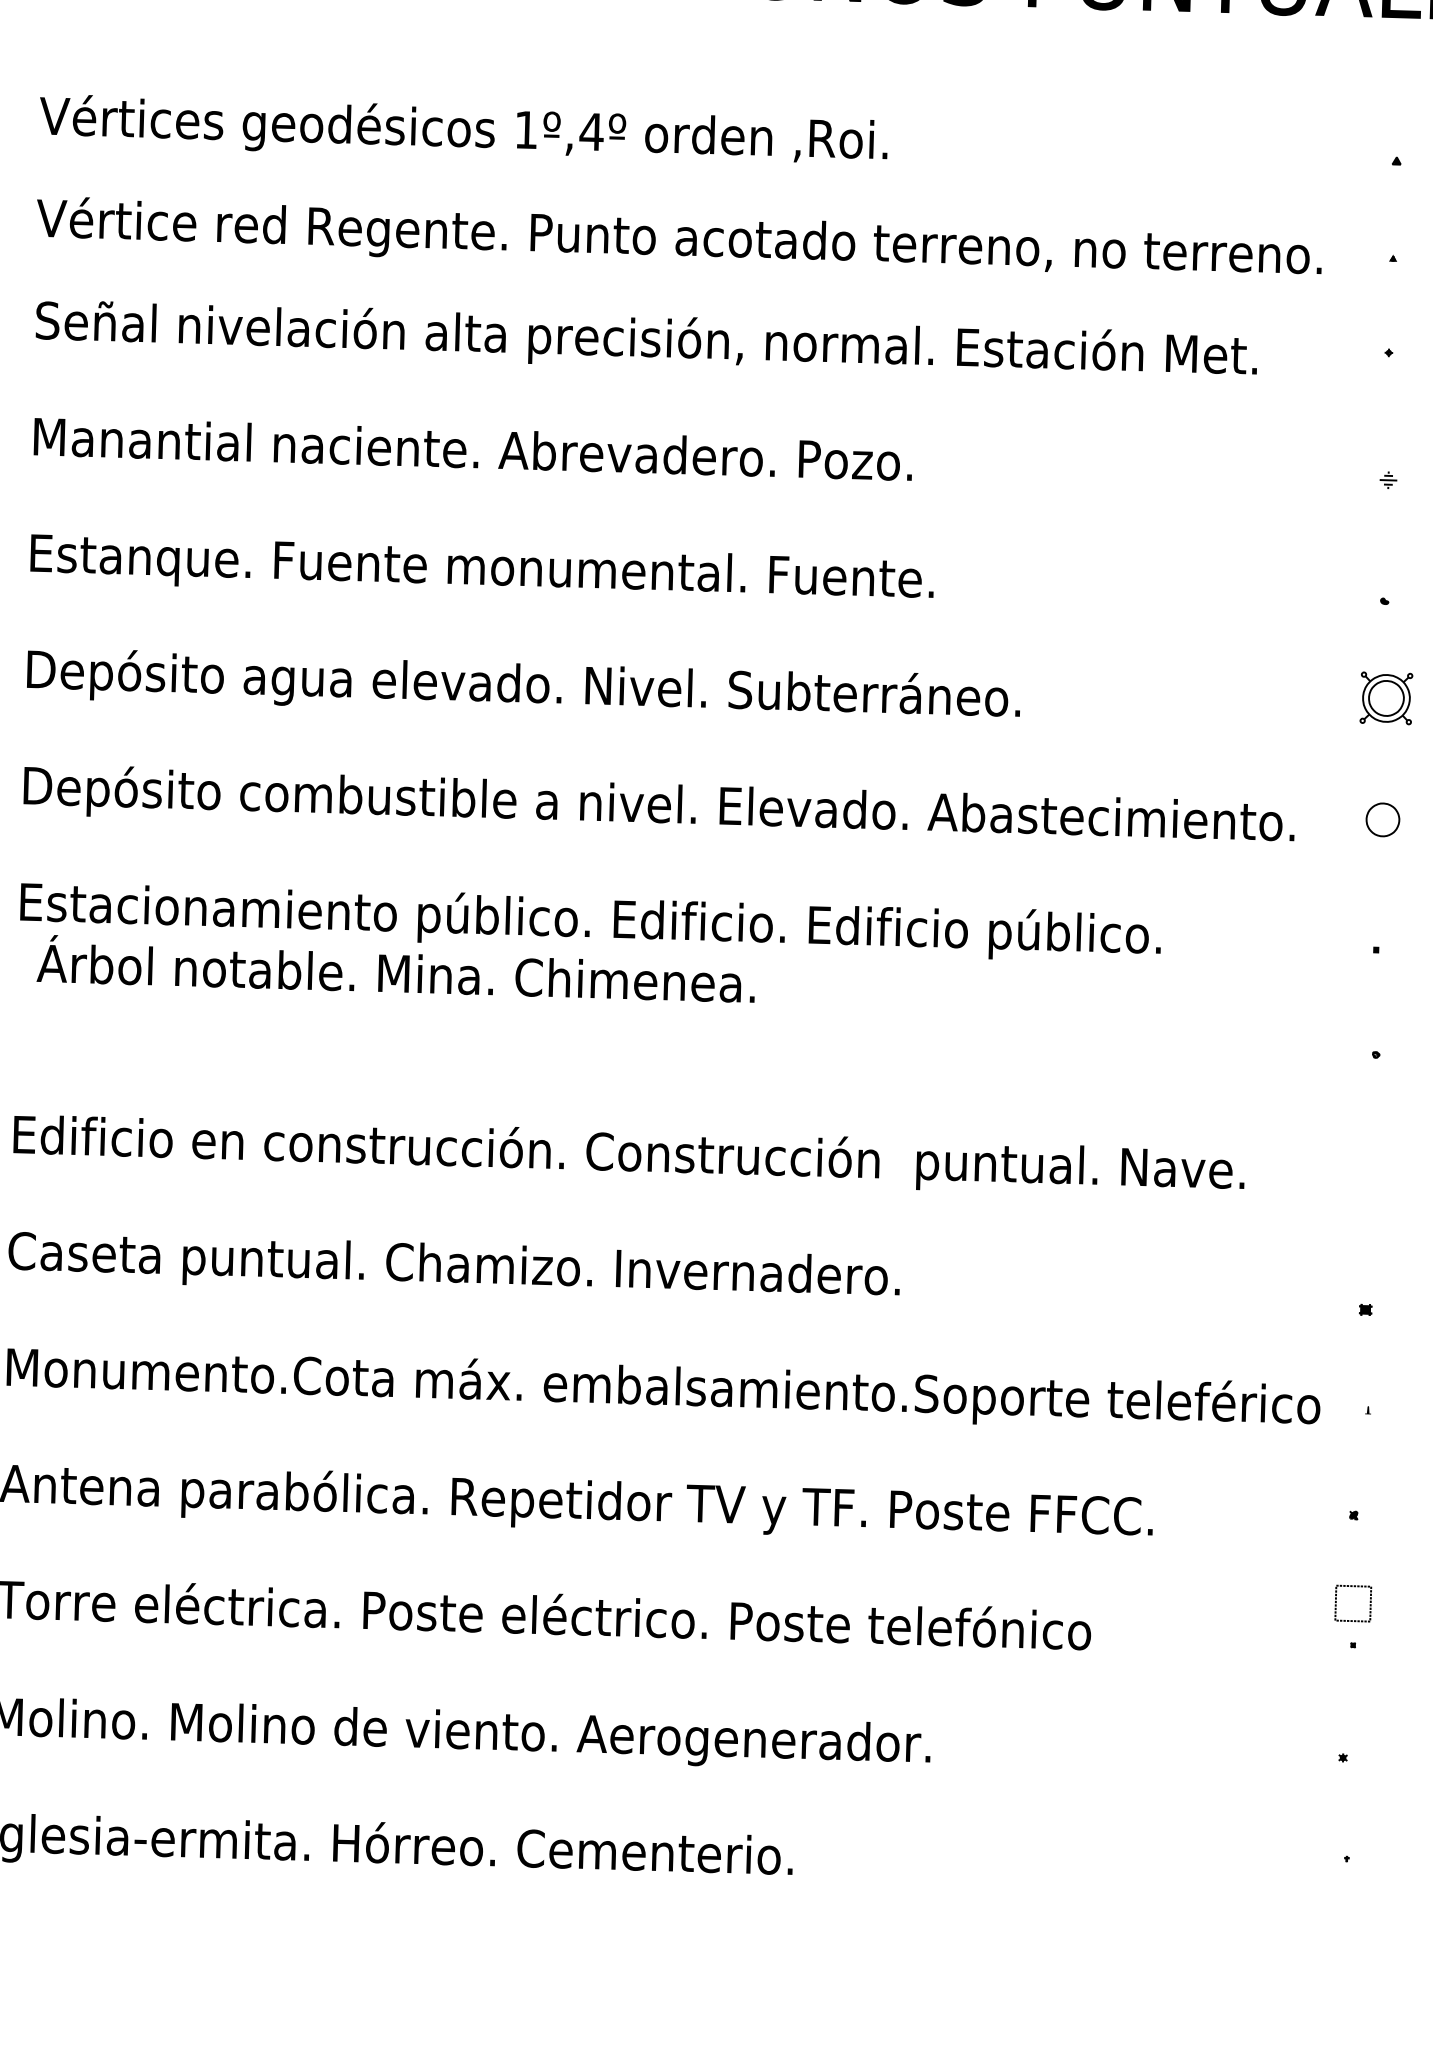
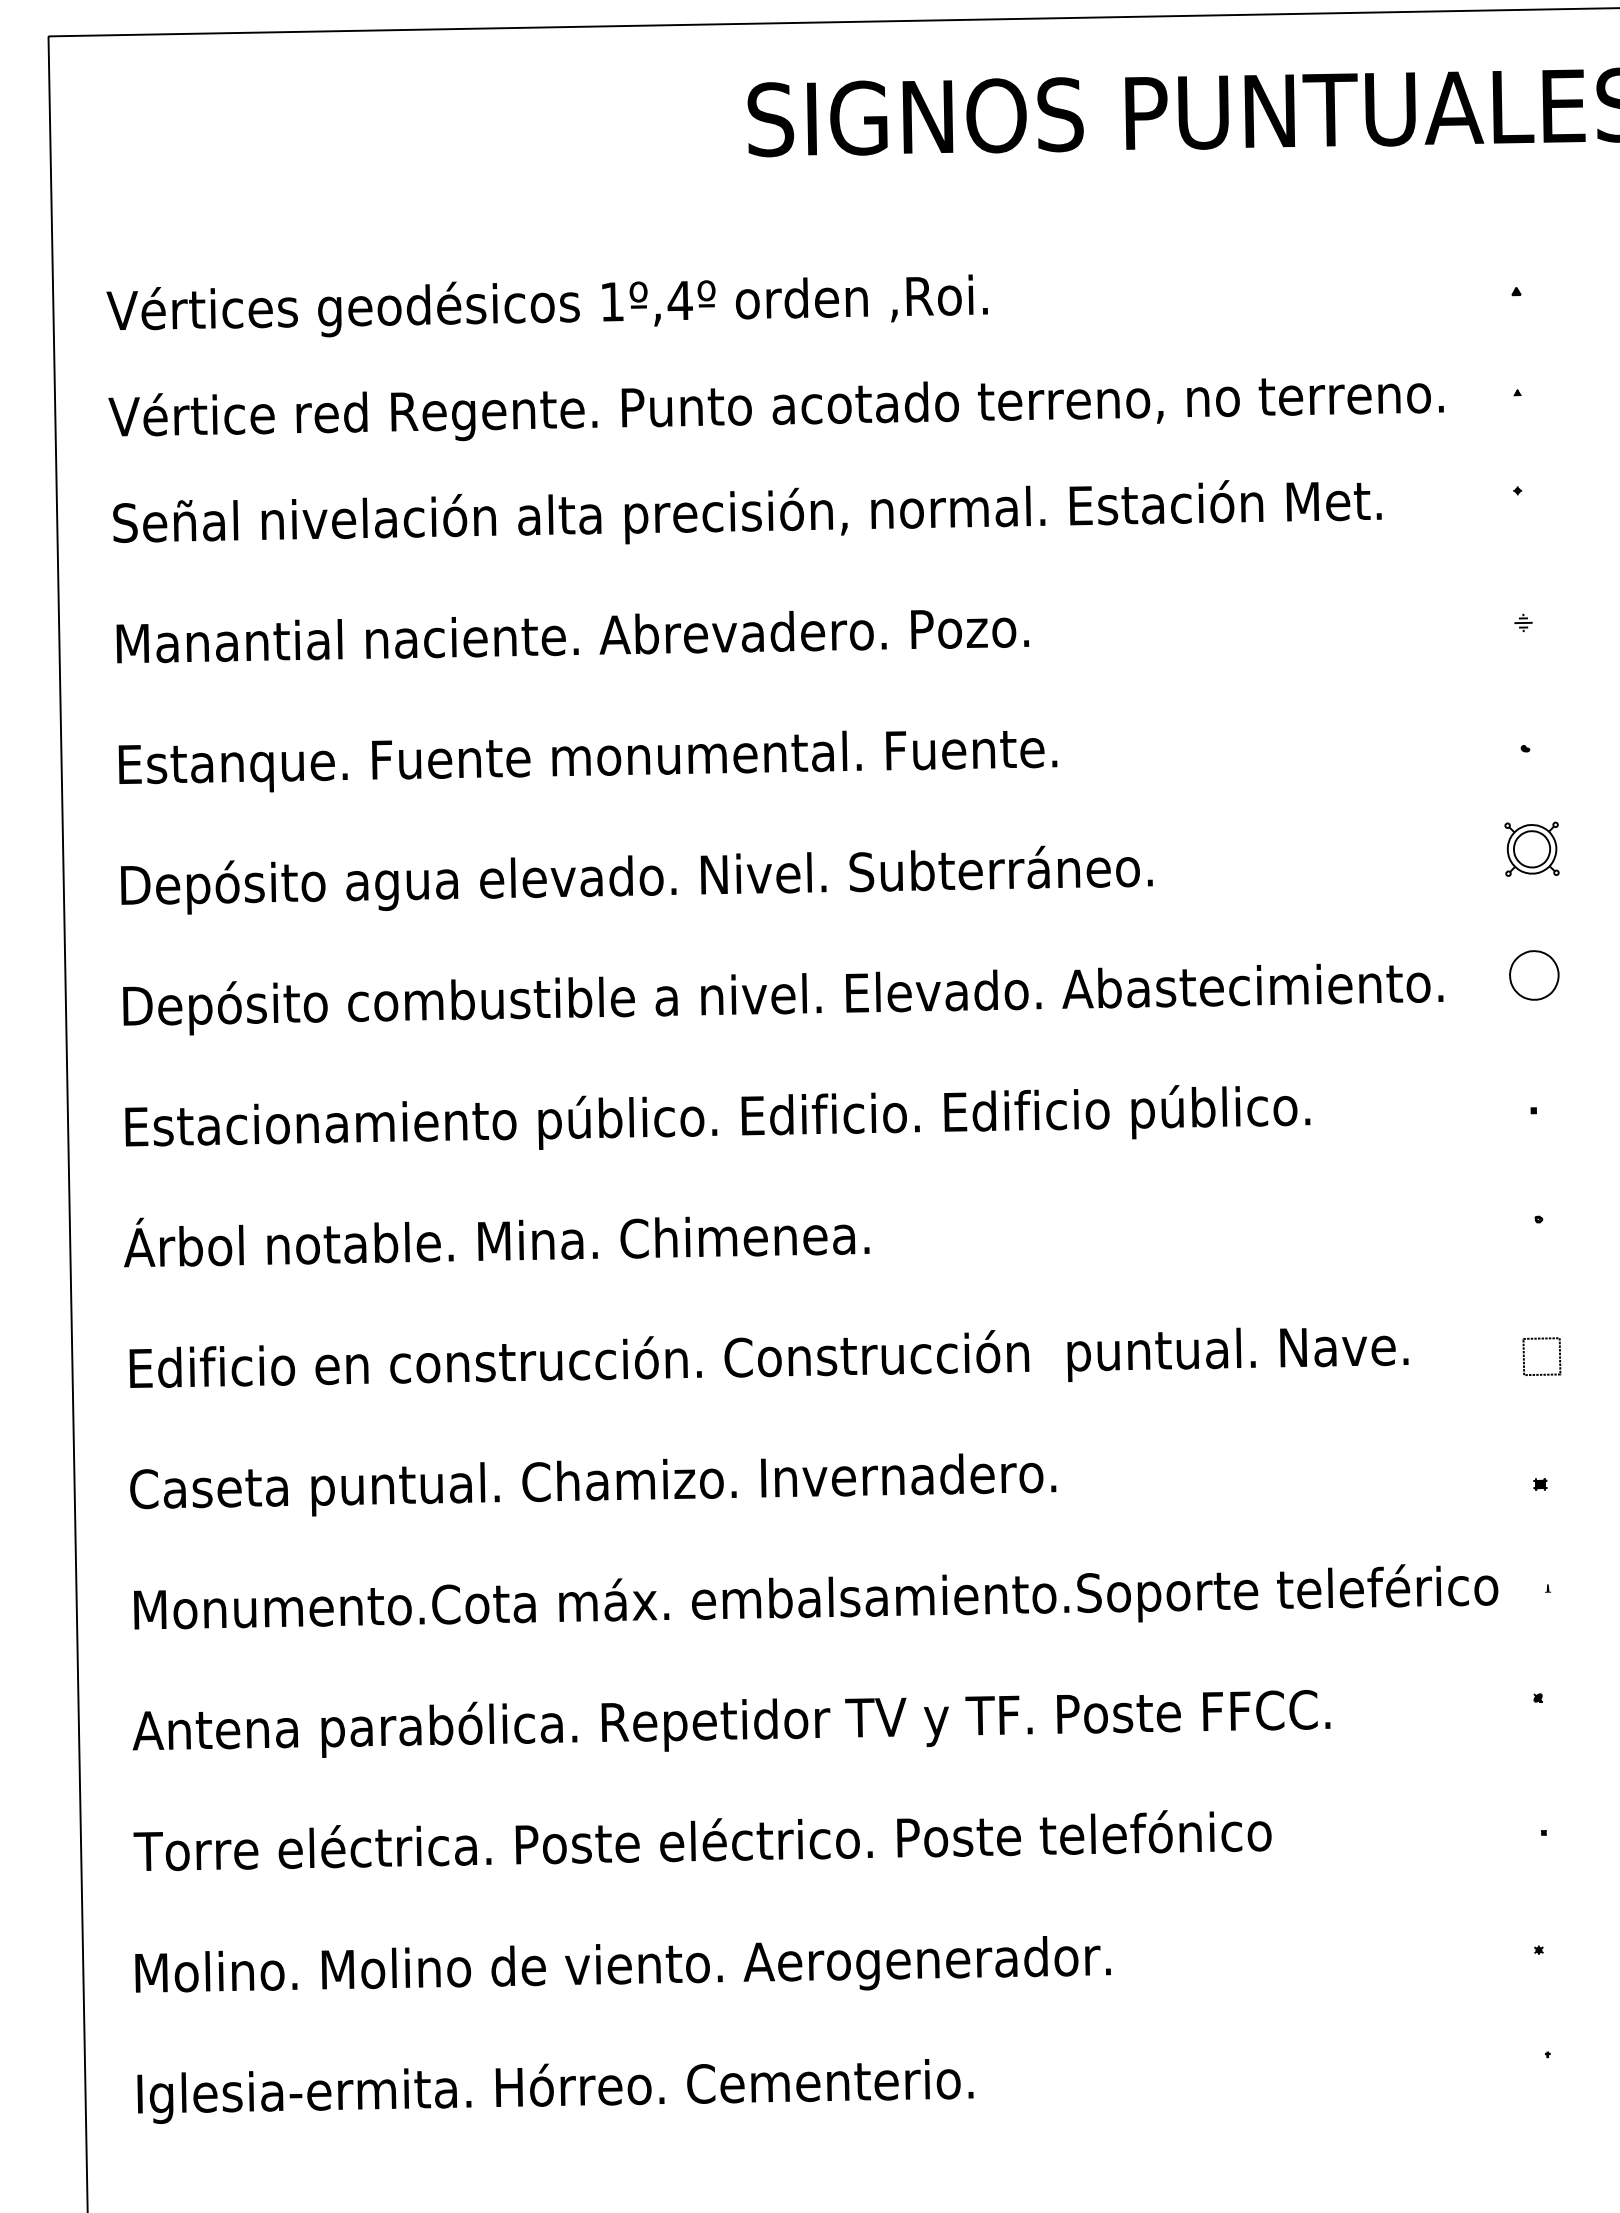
part: (1383, 819) -> (1534, 975), size x1.43
text: (396, 973) -> (496, 1241), moved
part: (1353, 1587) -> (1541, 1339), moved

